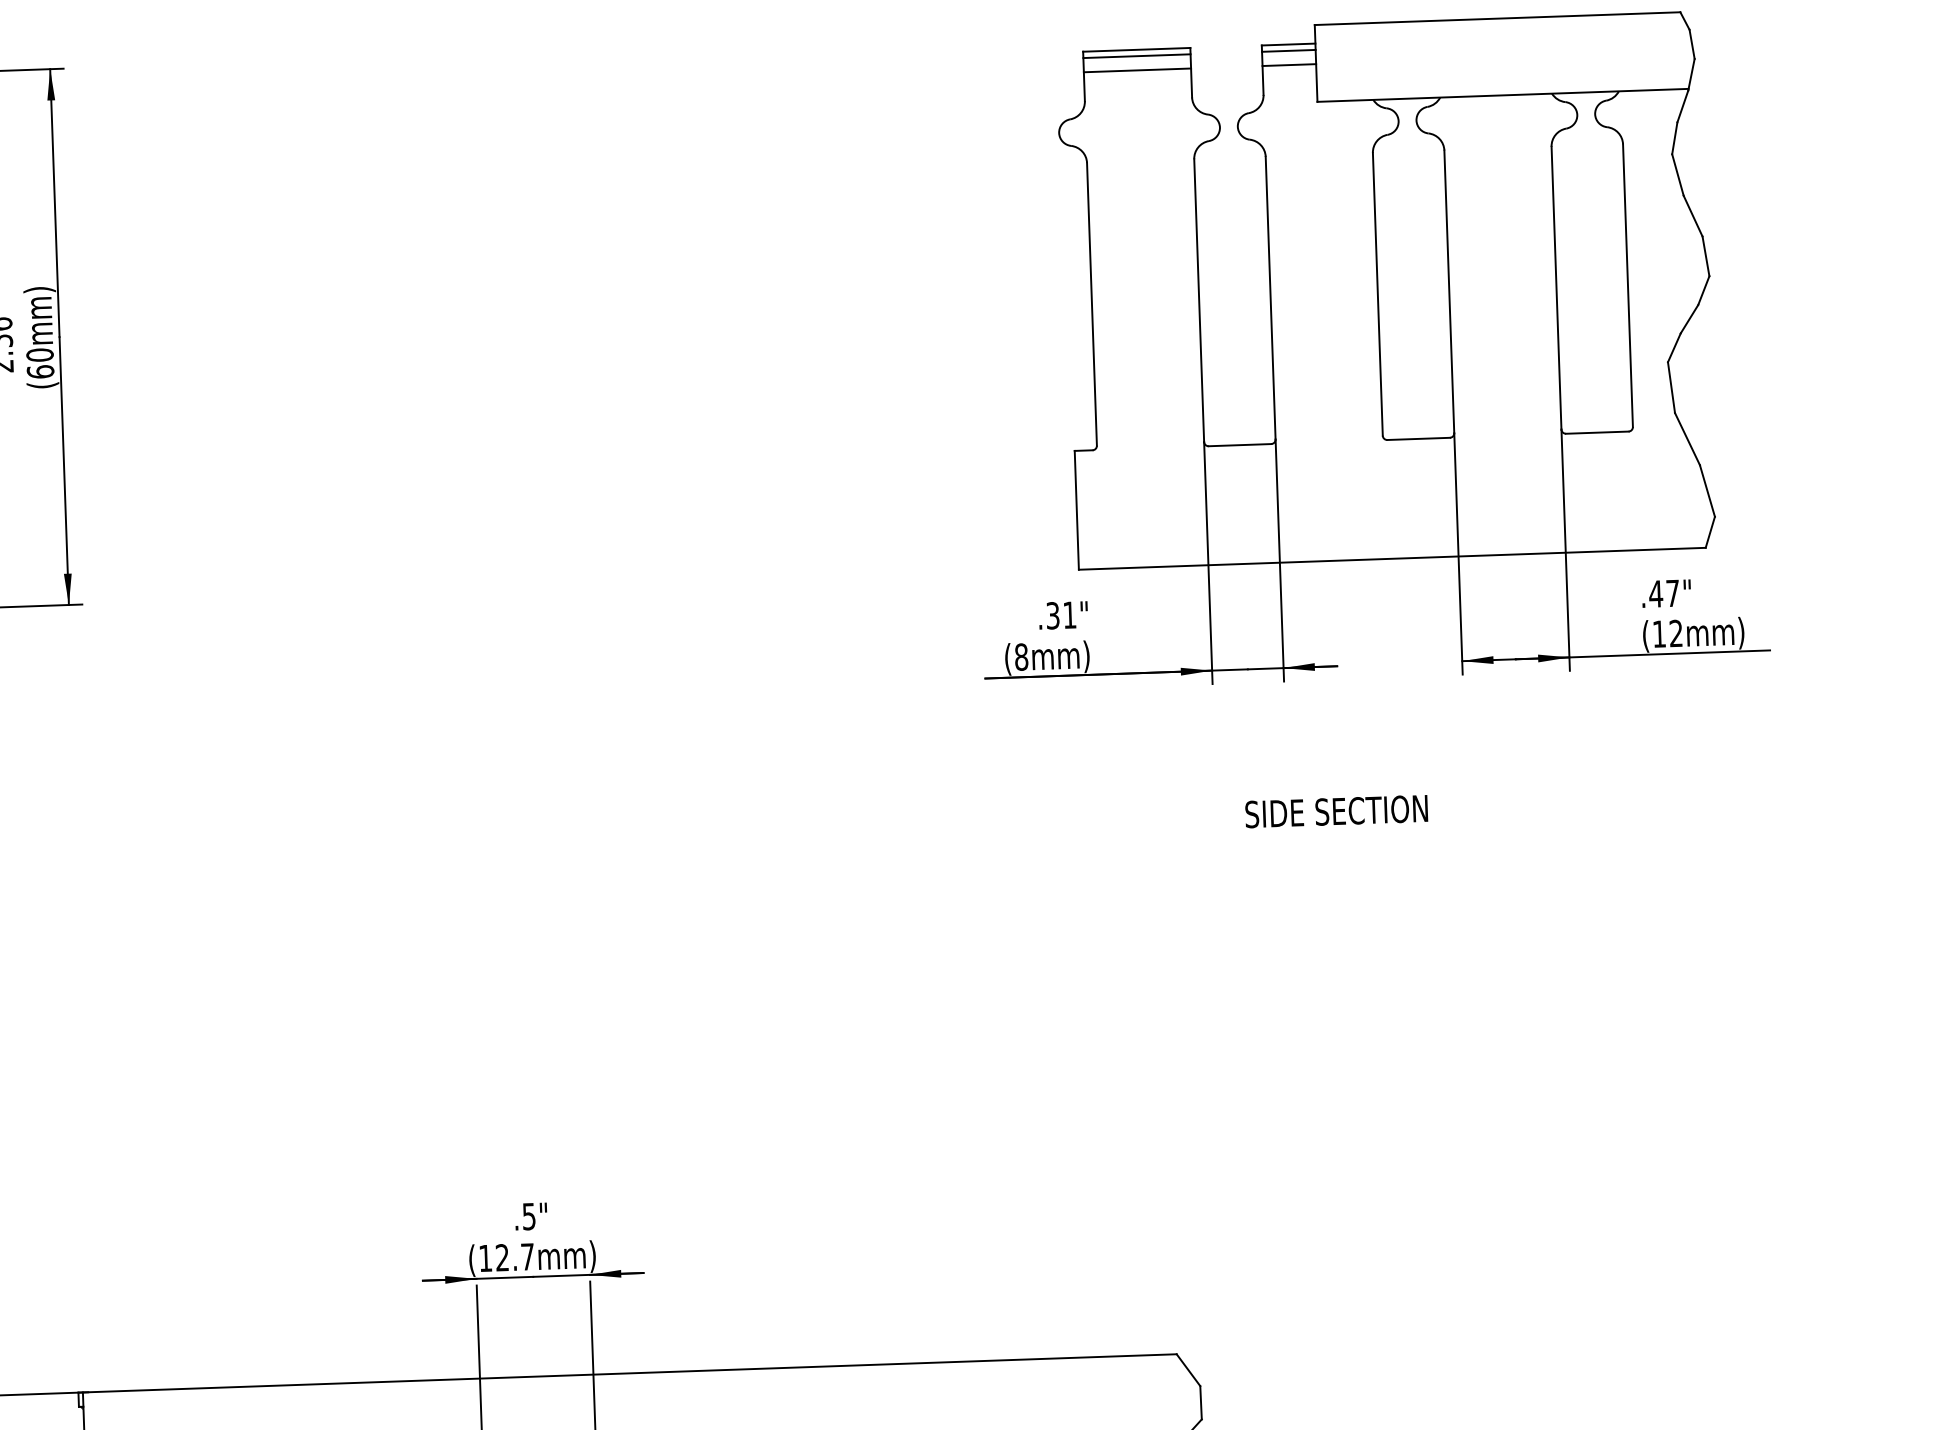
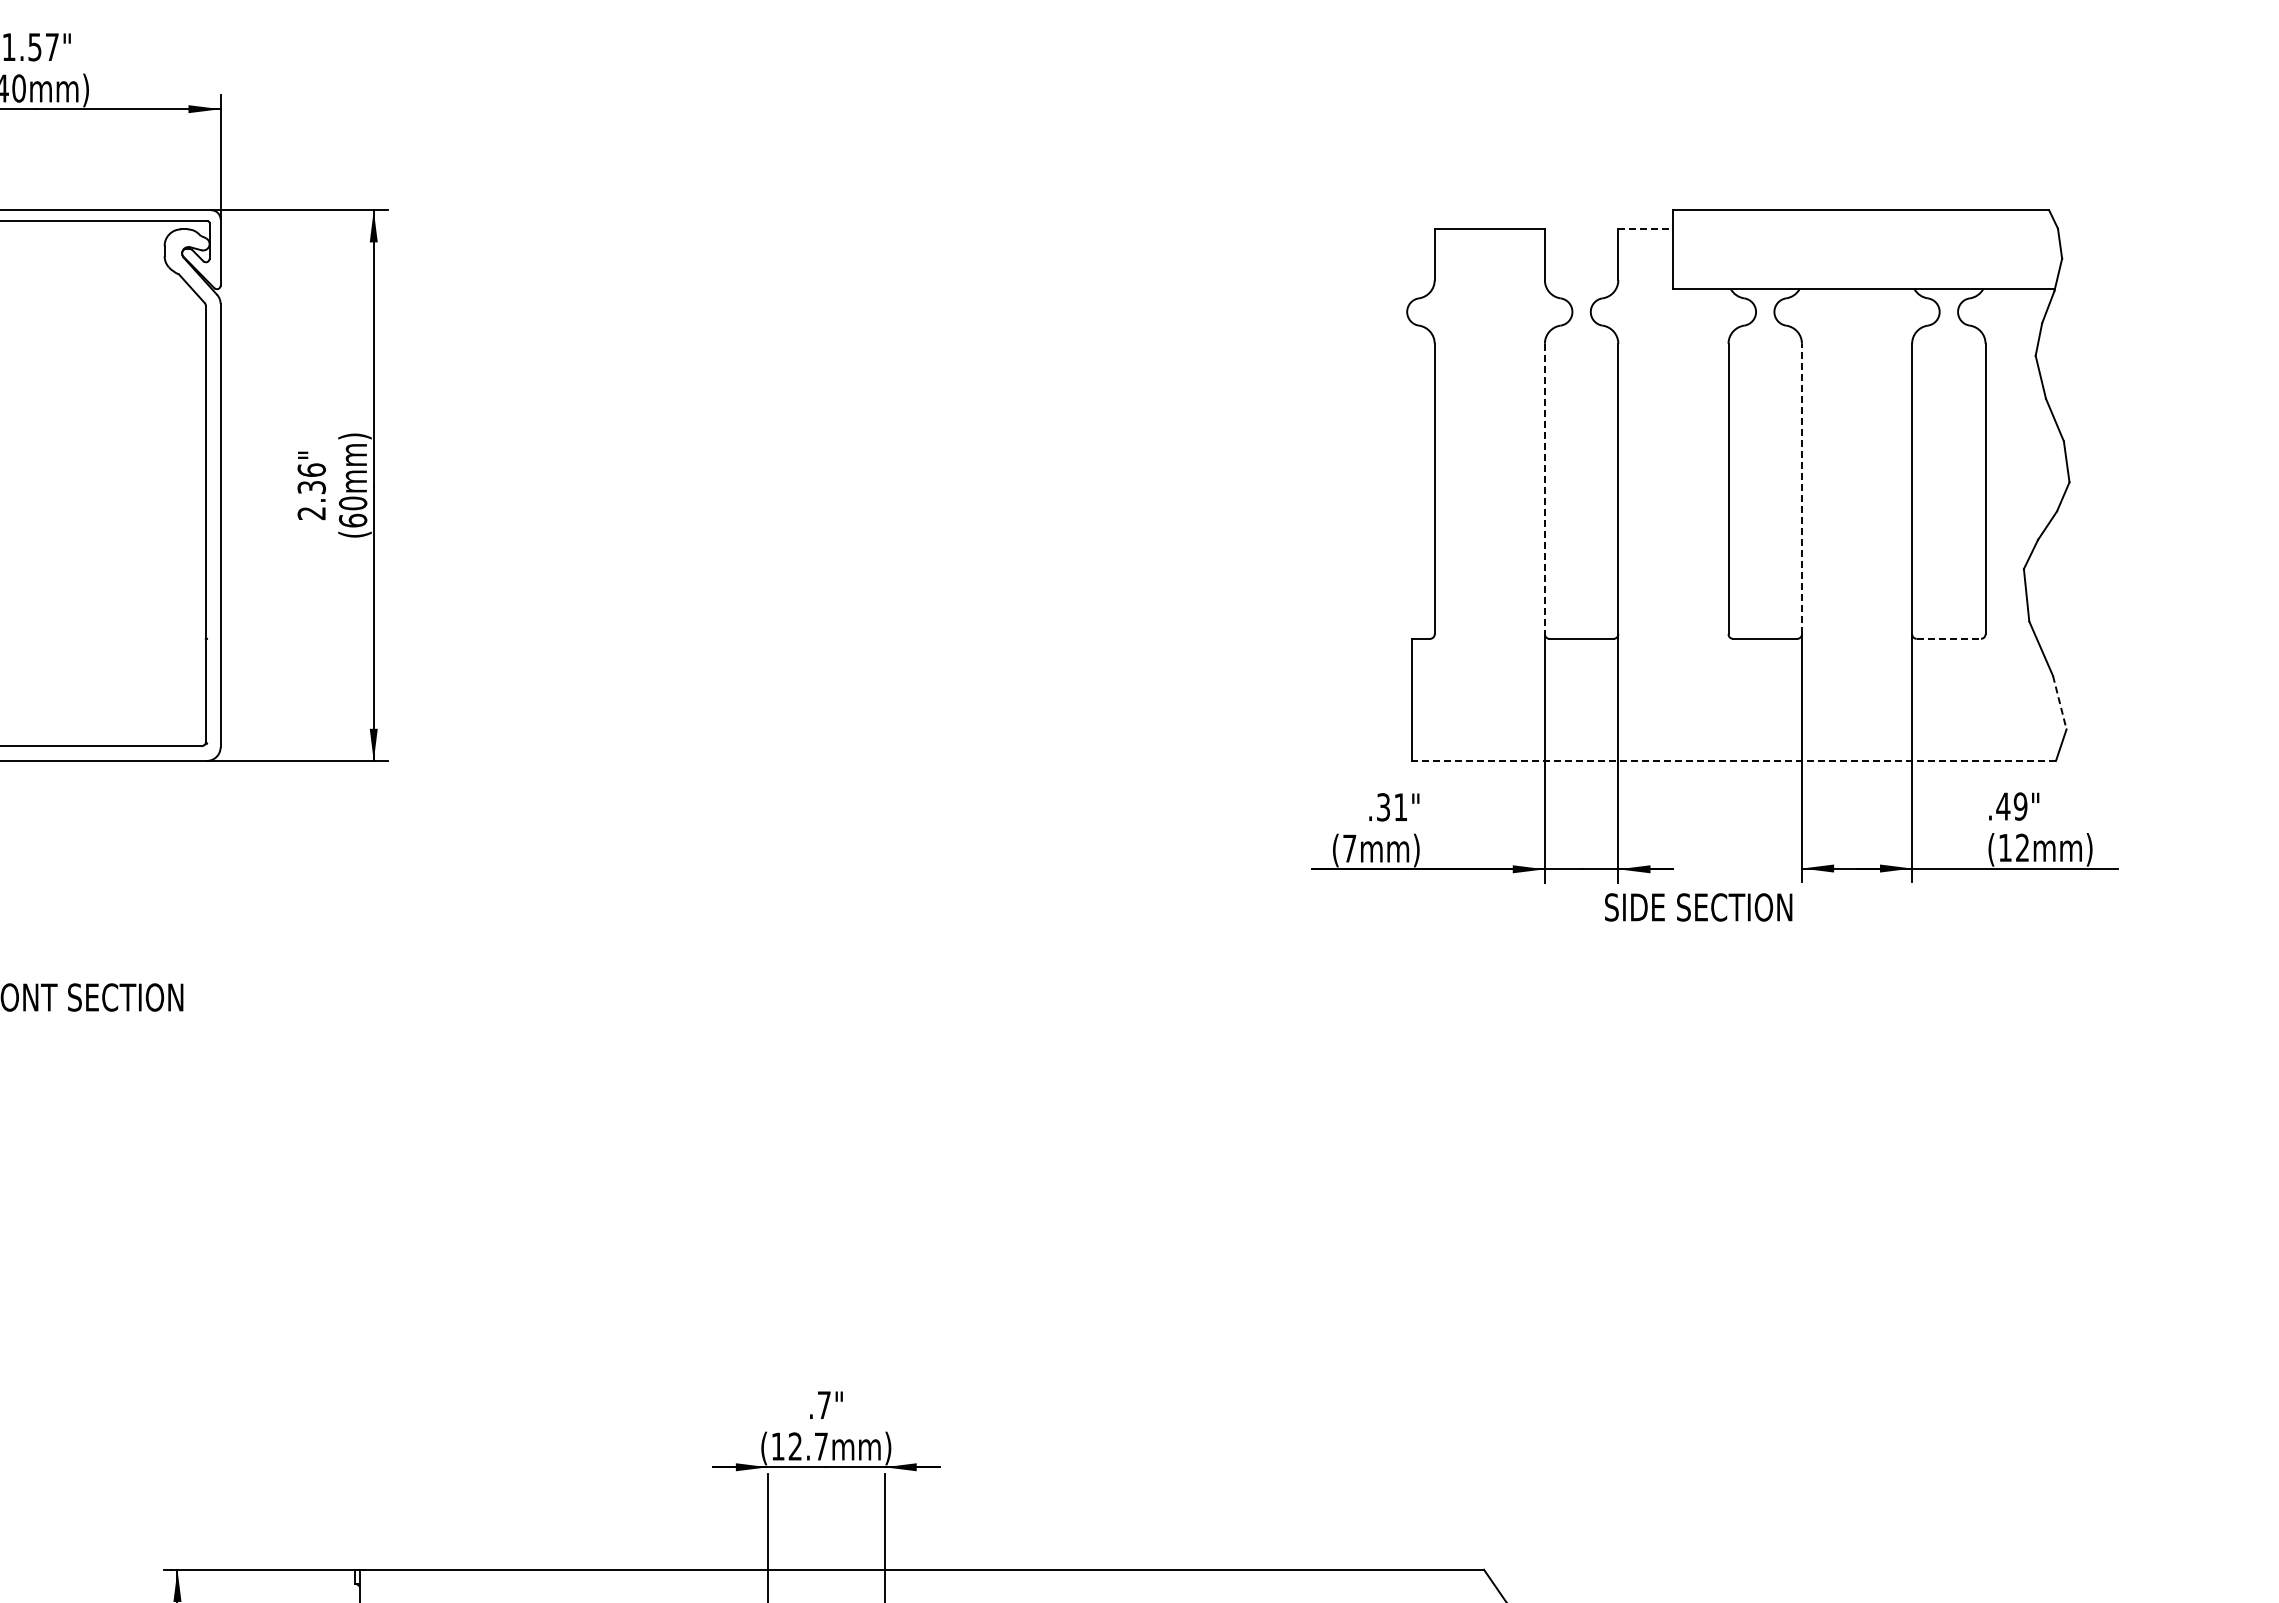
line: (1288, 44) -> (1645, 229), solid -> dashed
line: (1288, 50) -> (1645, 235), removed
line: (1136, 55) -> (1489, 235), removed
line: (1288, 65) -> (1645, 250), removed
line: (1137, 70) -> (1489, 250), removed
line: (1448, 291) -> (1801, 488), solid -> dashed
line: (1198, 301) -> (1544, 489), solid -> dashed
line: (1597, 432) -> (1949, 638), solid -> dashed
line: (1707, 490) -> (2059, 702), solid -> dashed
line: (1391, 558) -> (1733, 760), solid -> dashed
text: (1672, 593) -> (2020, 806), .47" -> .49"
text: (1021, 657) -> (1349, 848), (8mm) -> (7mm)
text: (1336, 811) -> (1698, 907), moved
text: (528, 1216) -> (823, 1405), .5" -> .7"

